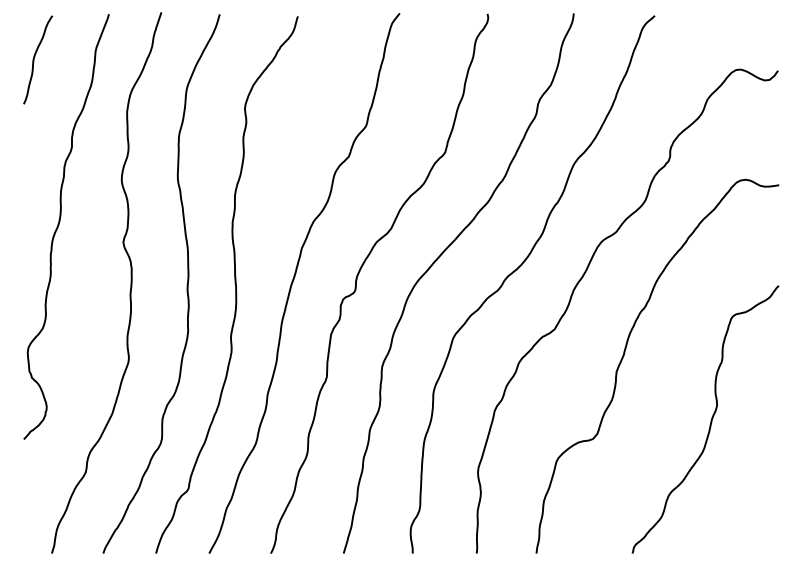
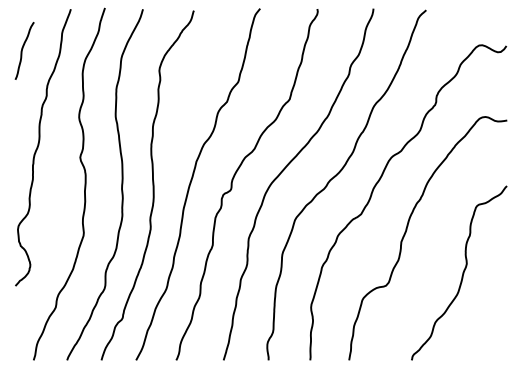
curve: (34, 59) -> (22, 50), moved

